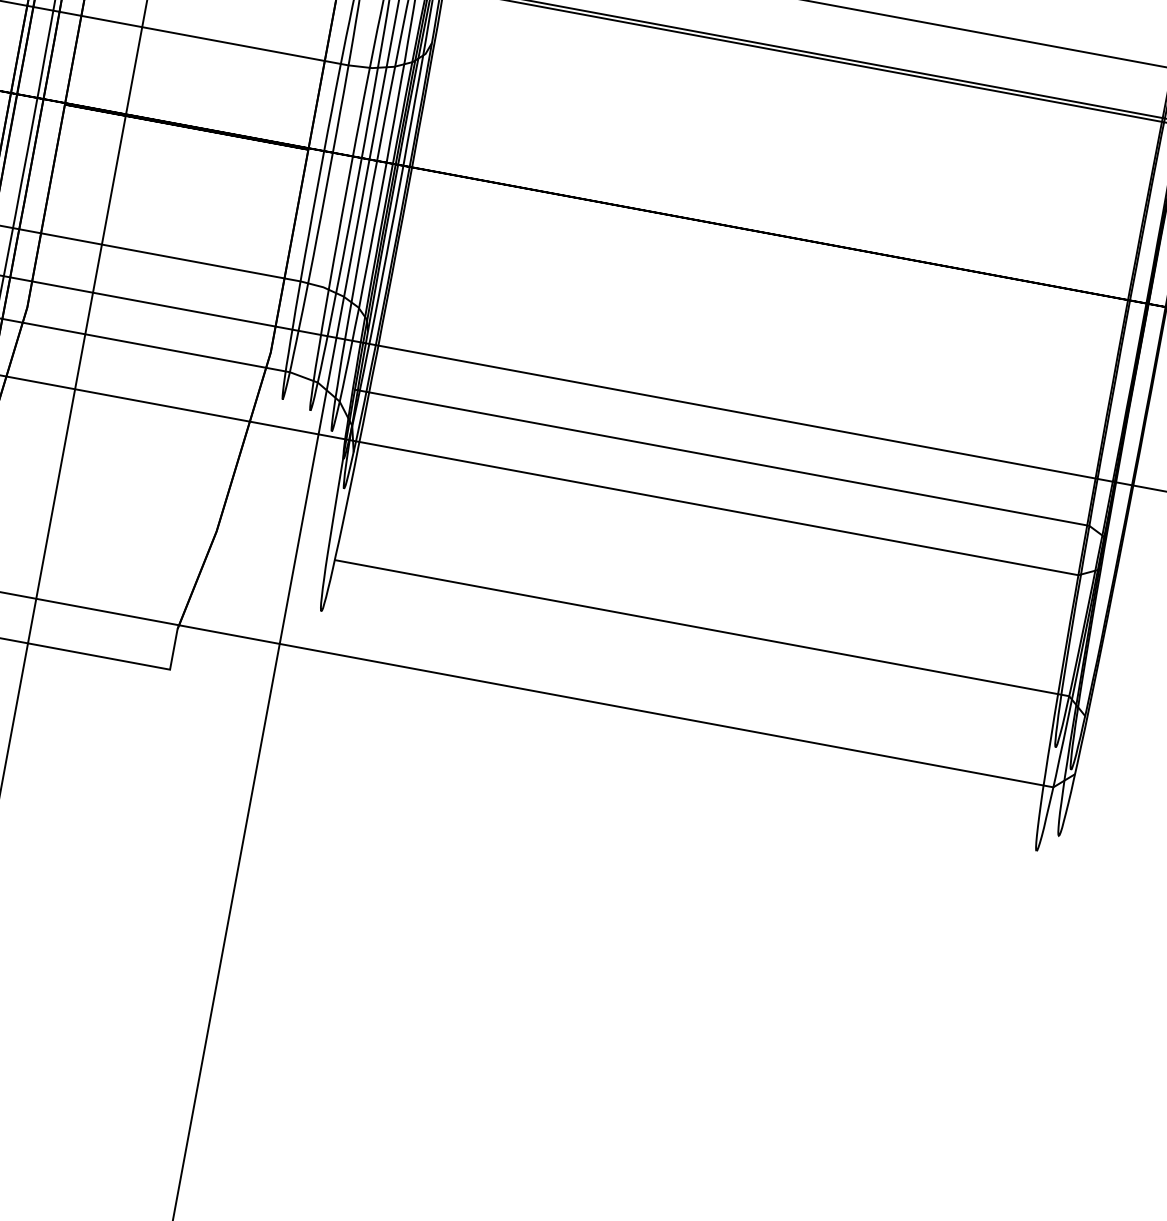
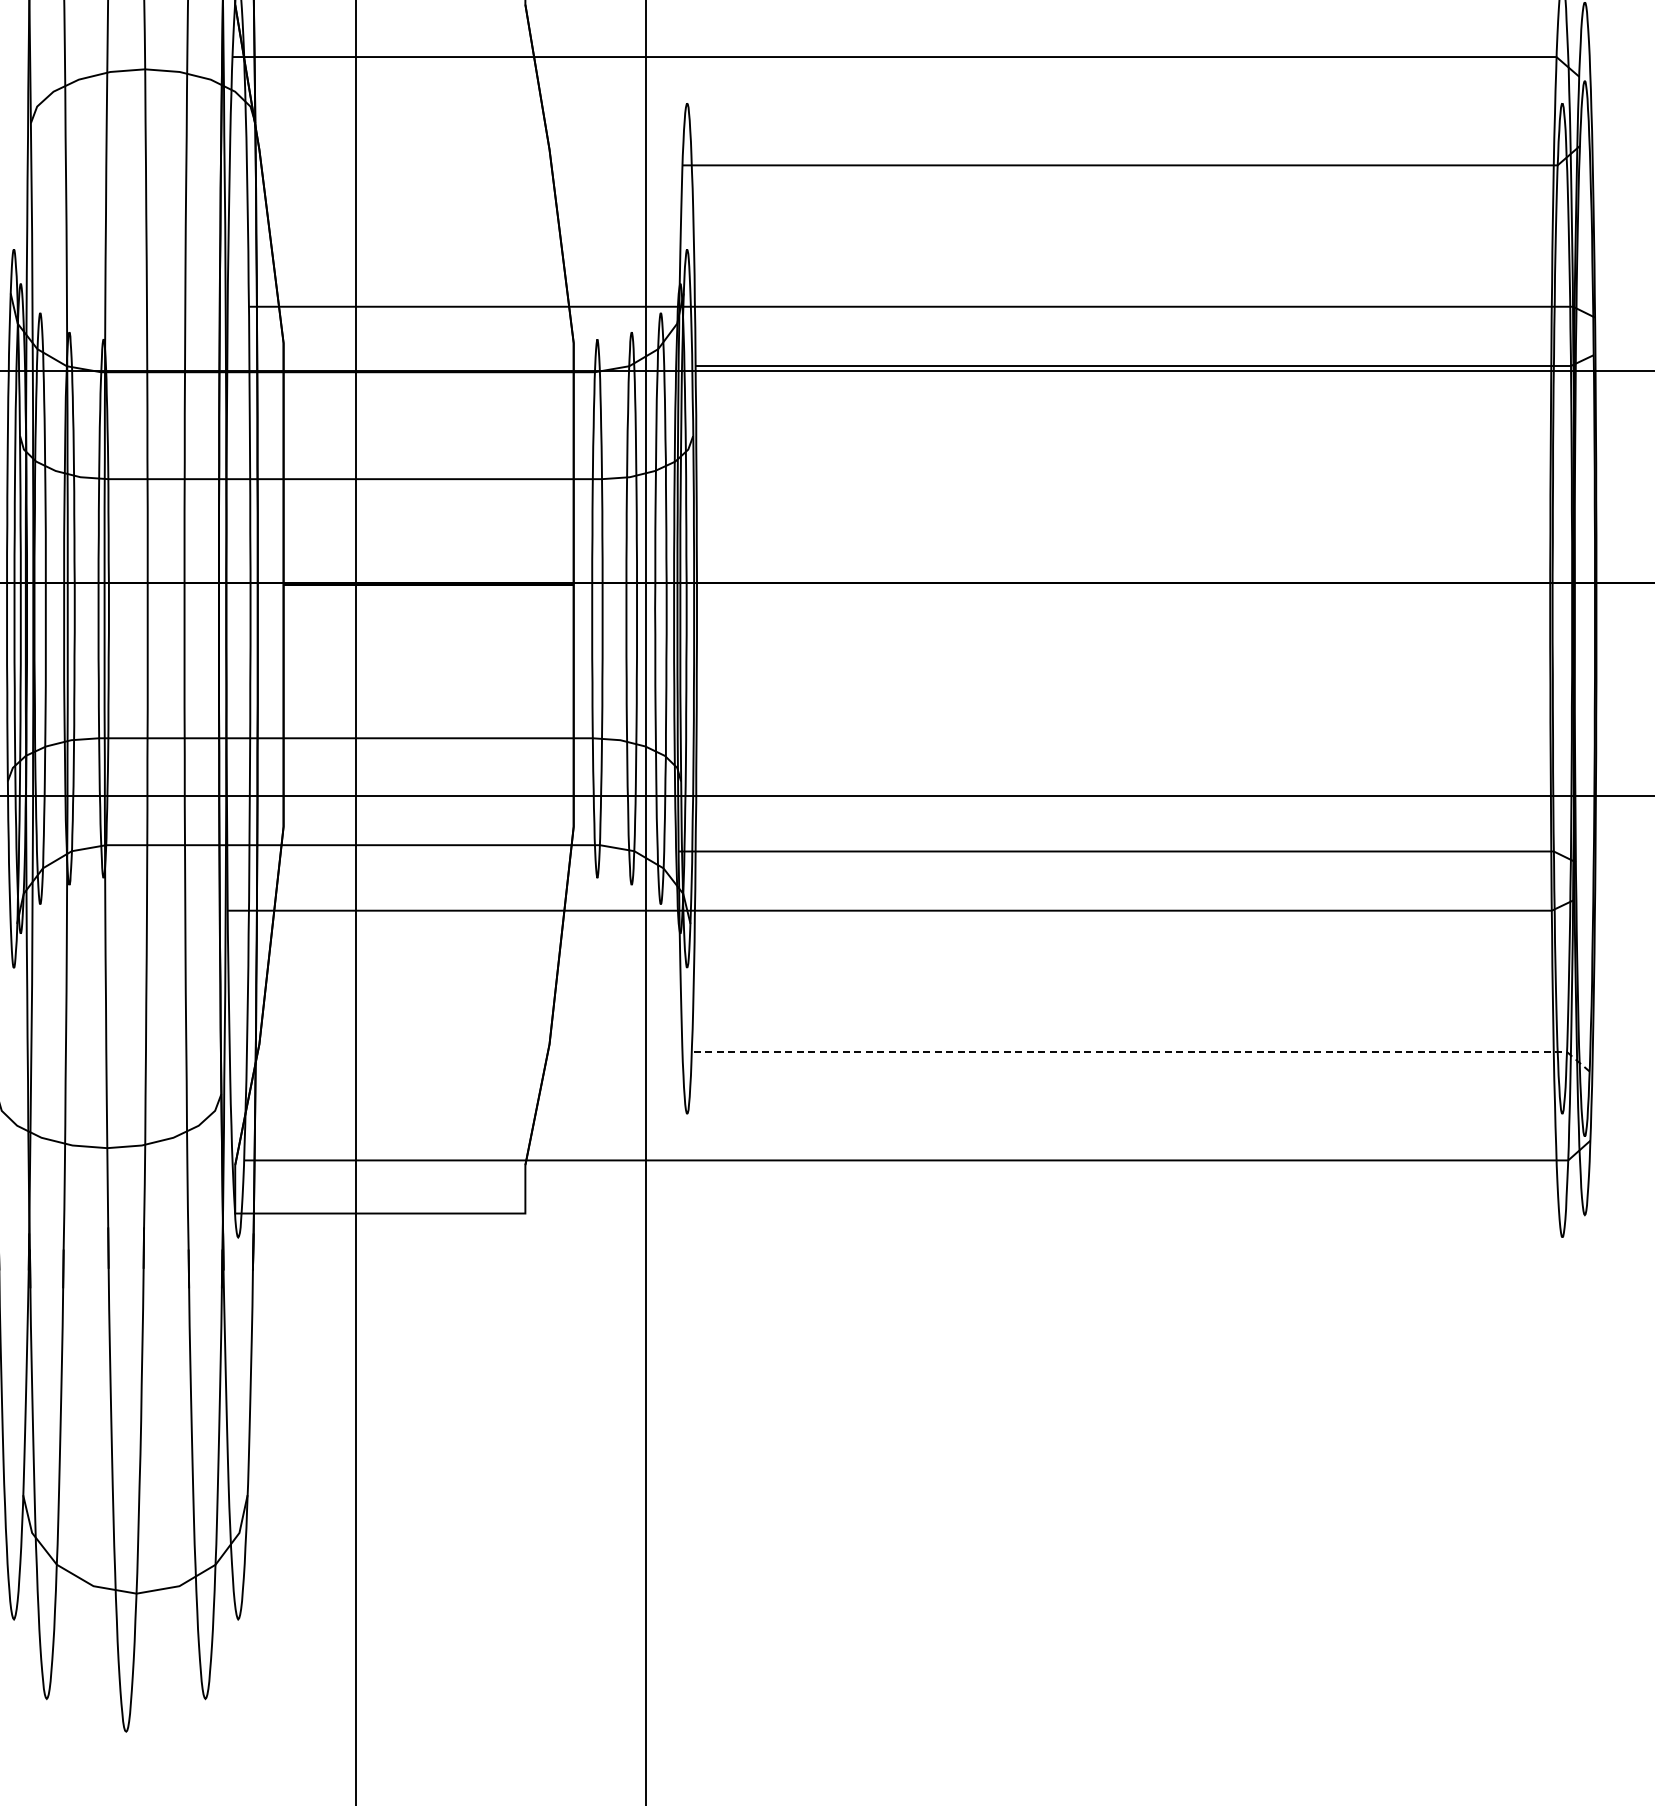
line: (714, 630) -> (1144, 1052), solid -> dashed

